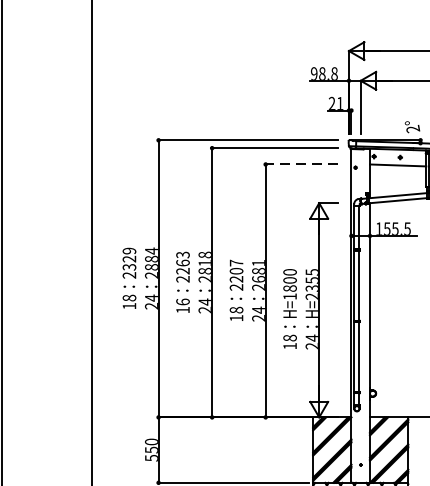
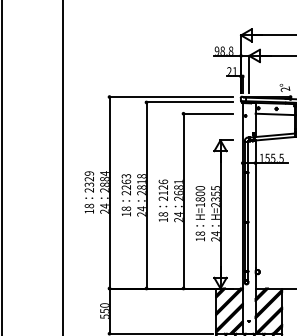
line: (300, 164) -> (207, 113), dashed -> solid
text: (236, 271) -> (163, 187), 2207 -> 2126
text: (181, 301) -> (125, 208), 16 -> 18

